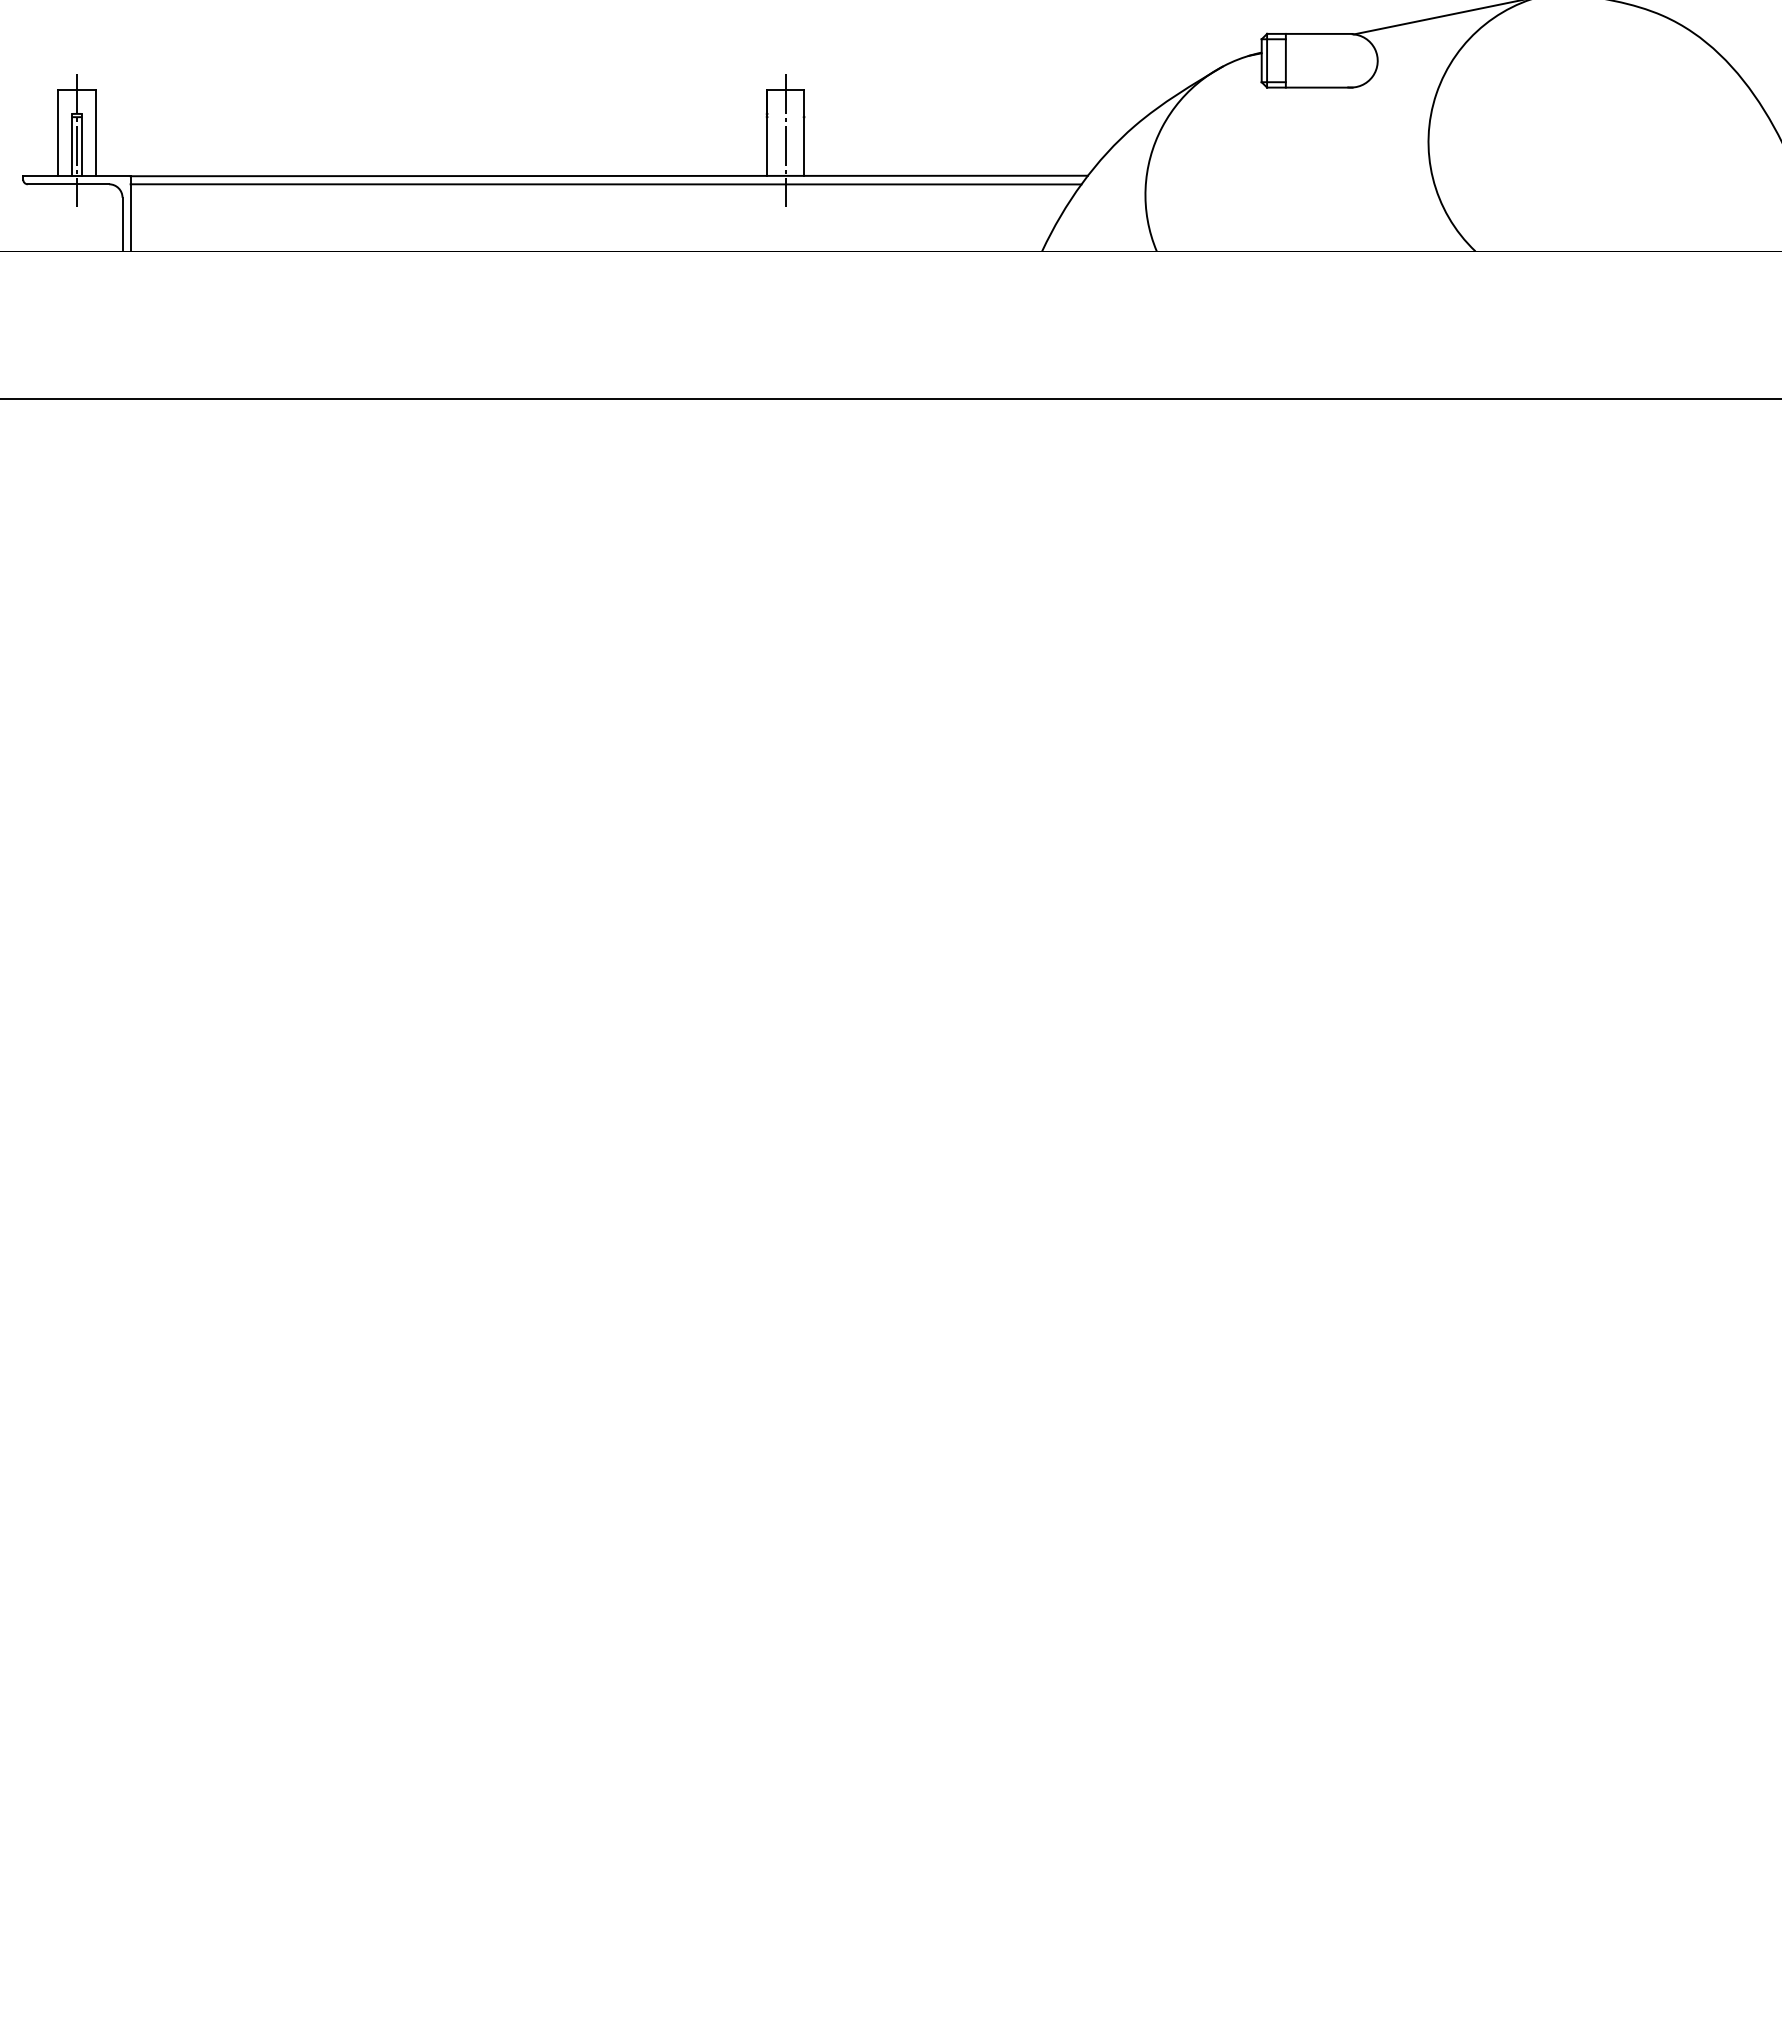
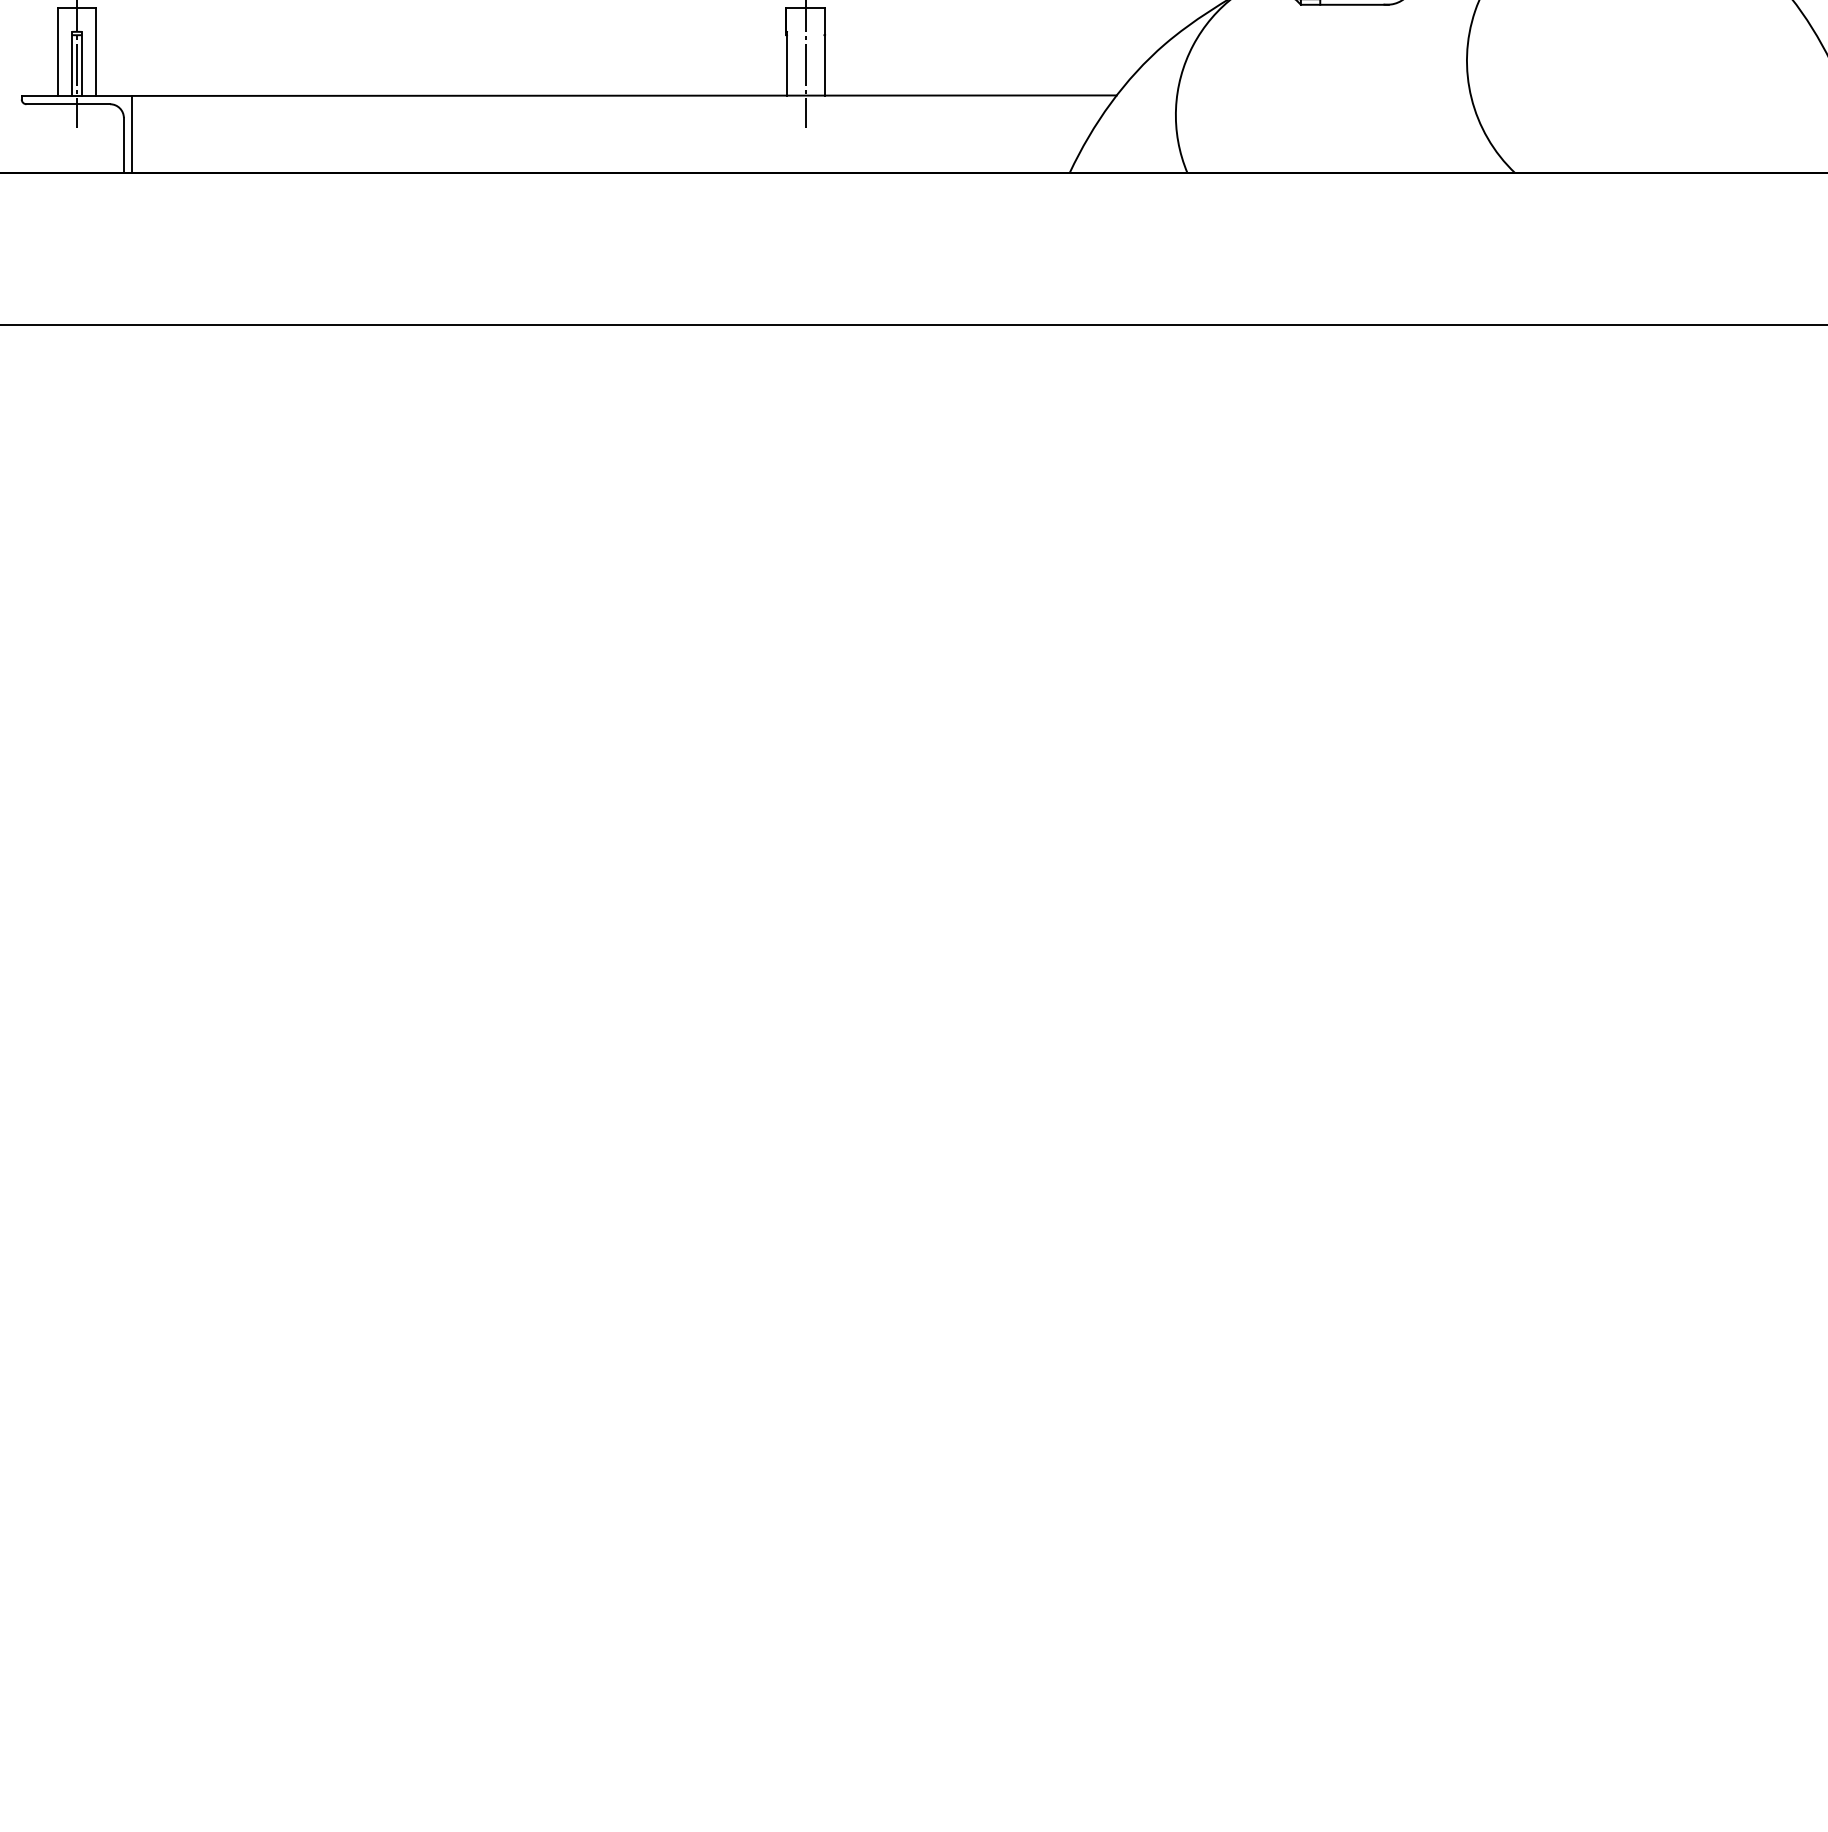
line: (605, 184) -> (620, 104), removed

